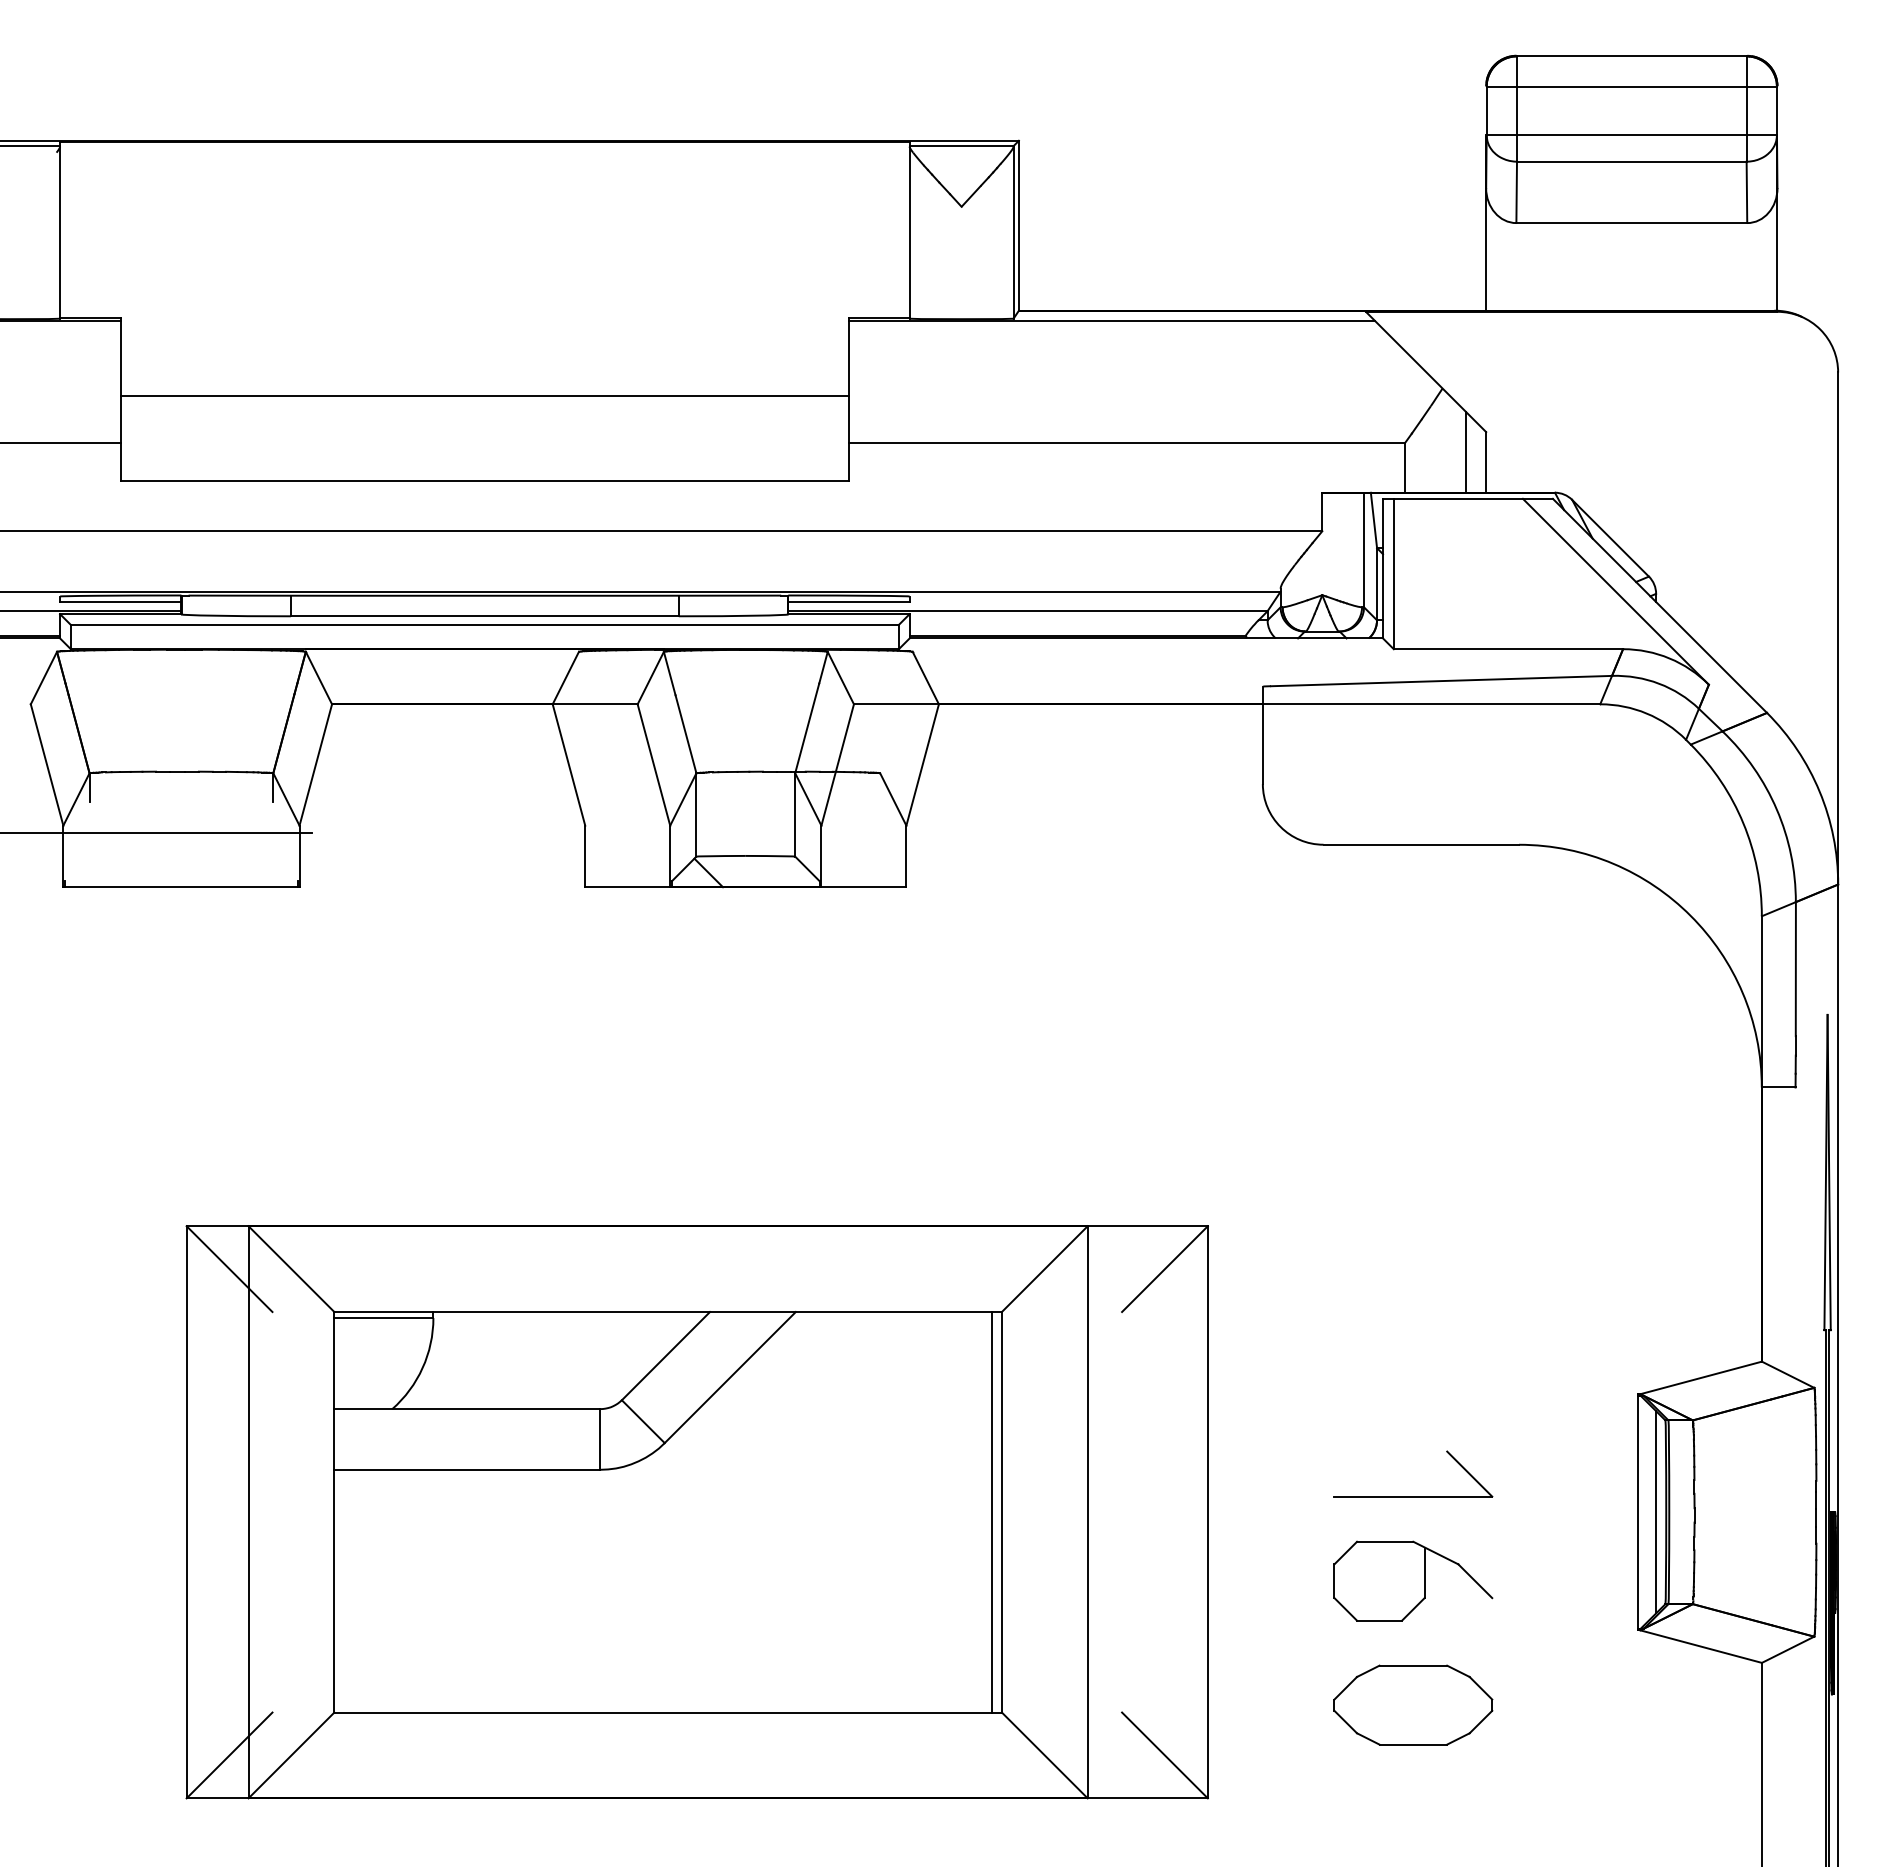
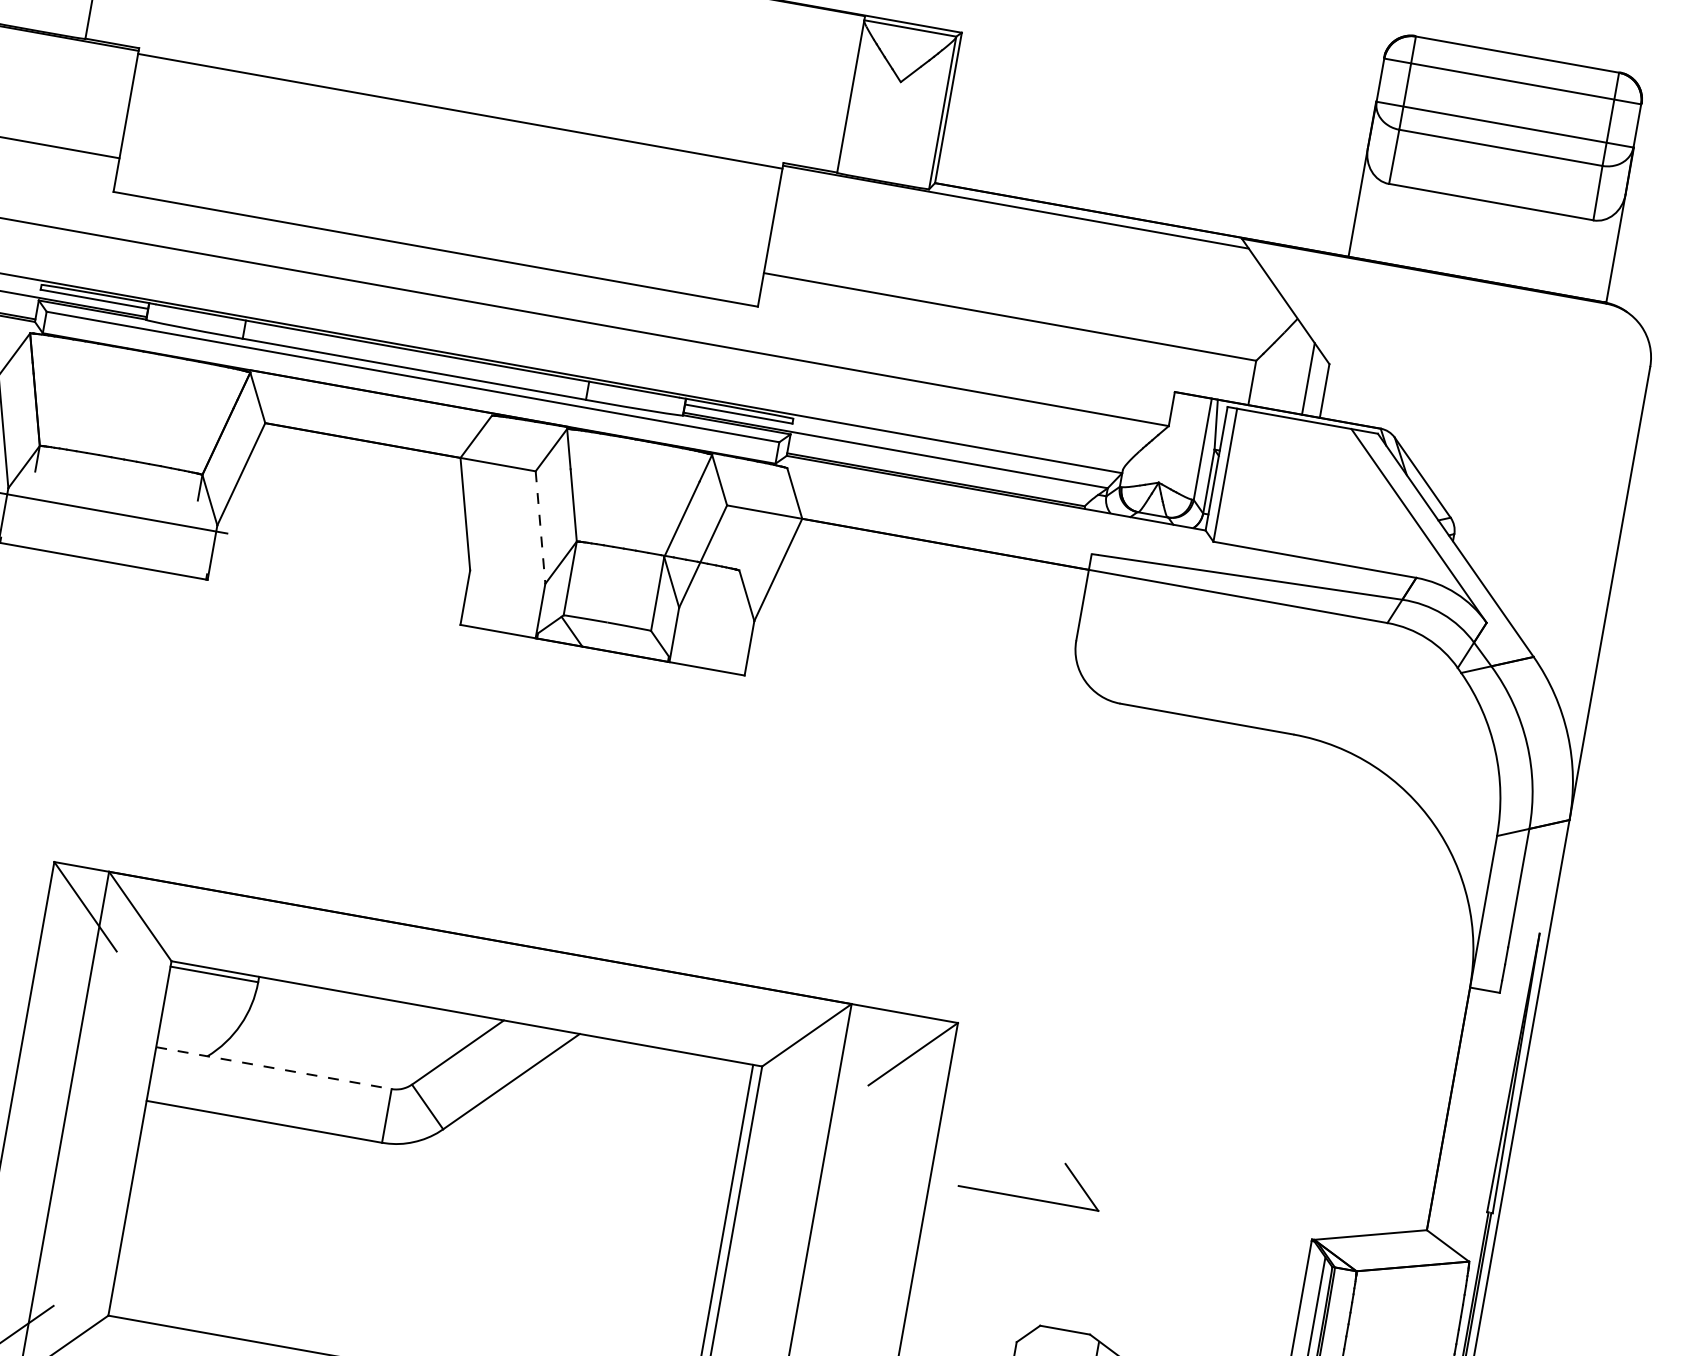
line: (484, 395) -> (460, 111), moved
line: (653, 765) -> (540, 527), solid -> dashed
line: (467, 1409) -> (273, 1068), solid -> dashed
part: (1413, 1496) -> (1028, 1198), moved

